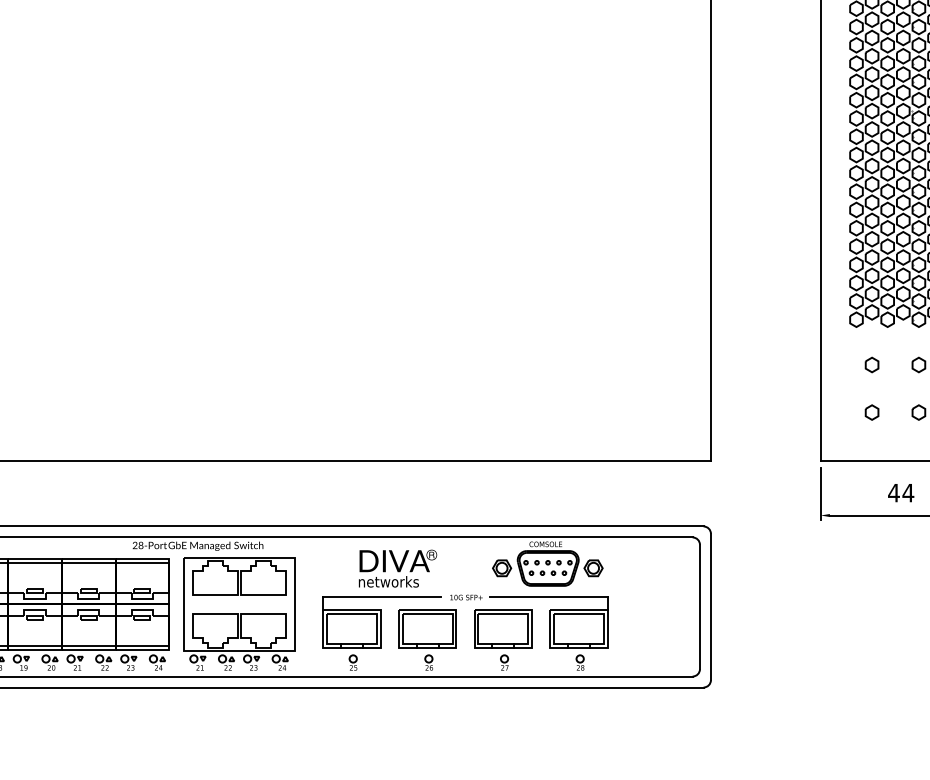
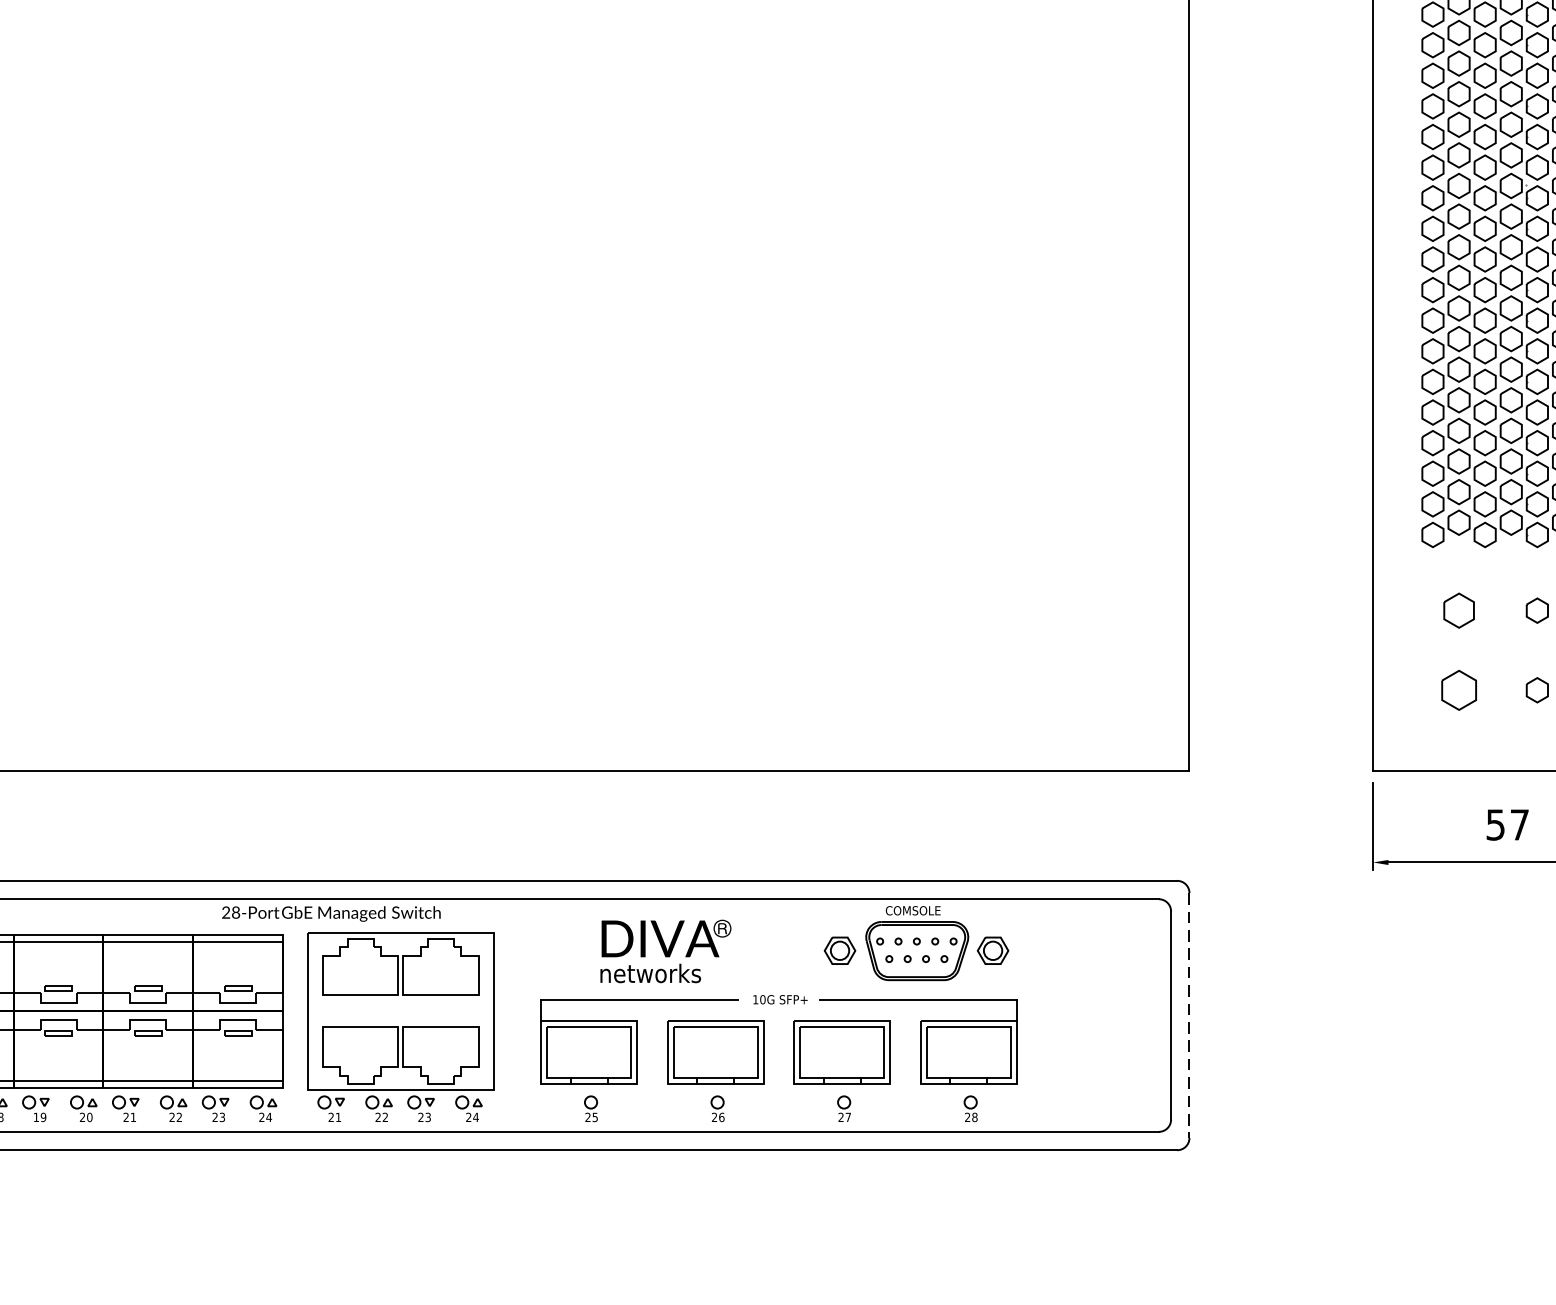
part: (871, 364) -> (1458, 609), size x1.4
part: (871, 412) -> (1458, 690), size x1.6
text: (901, 493) -> (1508, 825), 44 -> 57
line: (710, 607) -> (1188, 1016), solid -> dashed

